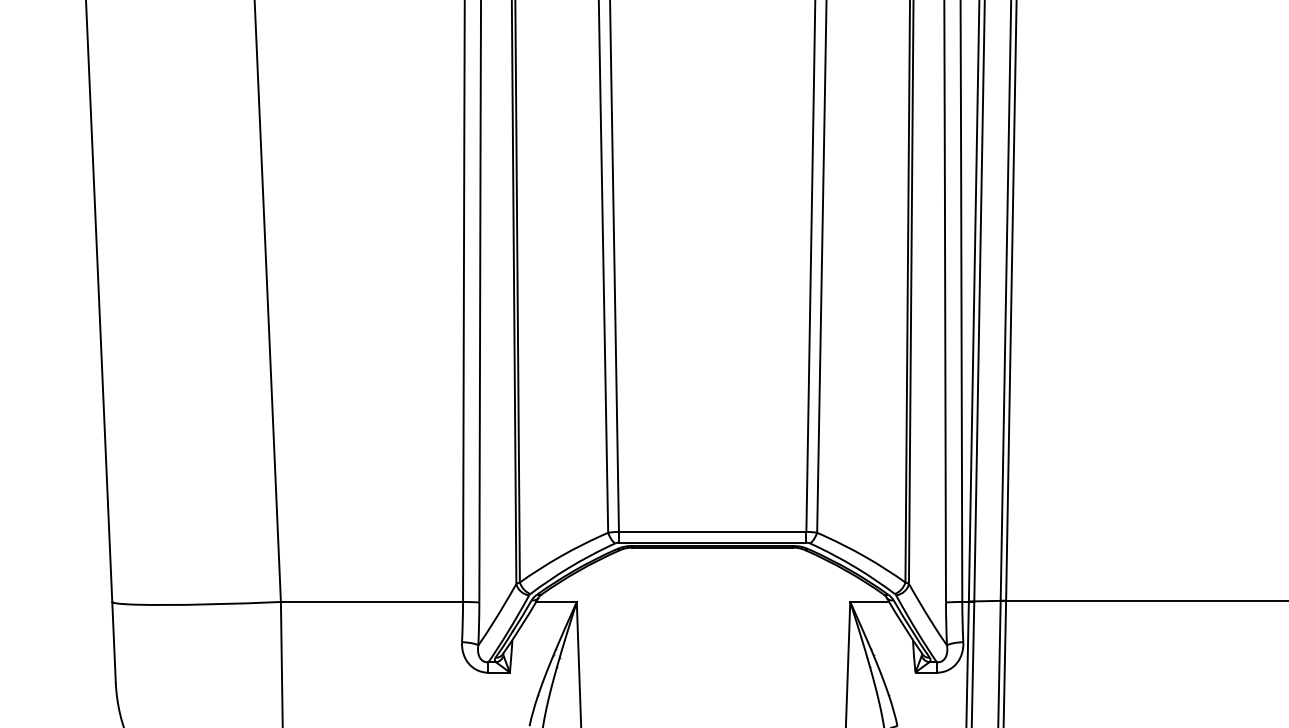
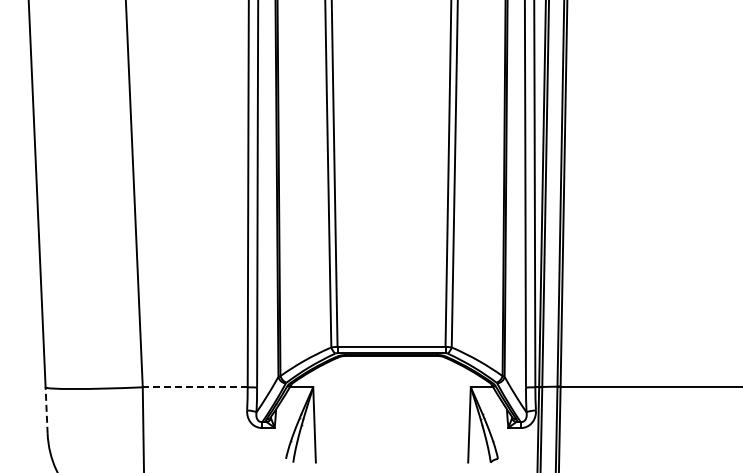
line: (370, 602) -> (194, 387), solid -> dashed
line: (113, 642) -> (46, 410), solid -> dashed

